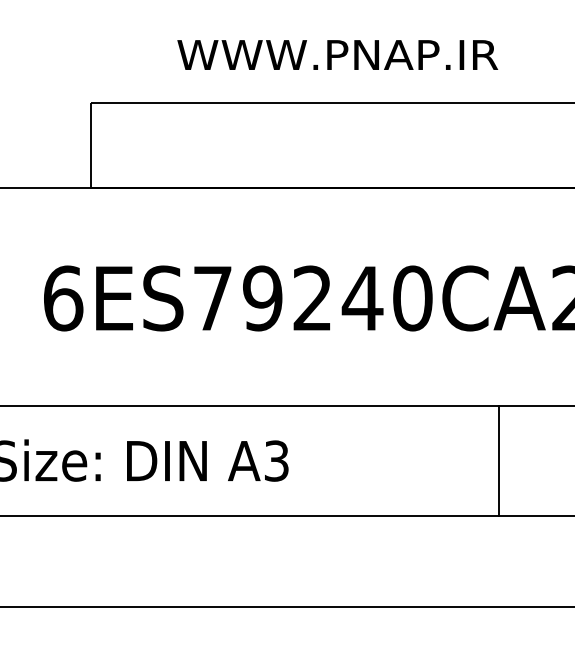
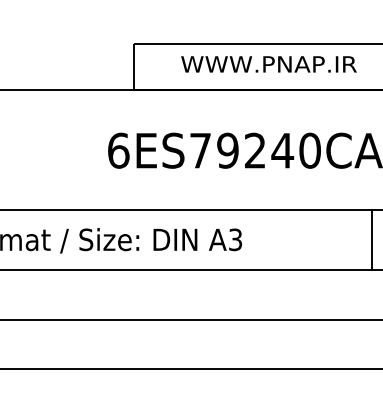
text: (336, 55) -> (268, 64), moved
line: (499, 460) -> (371, 239), moved

